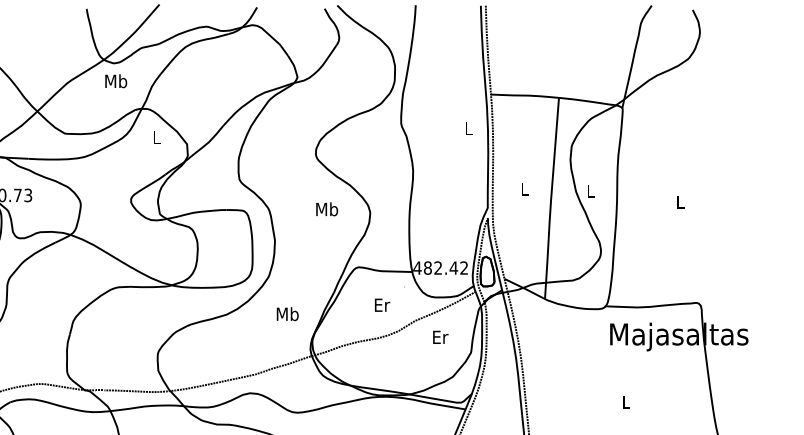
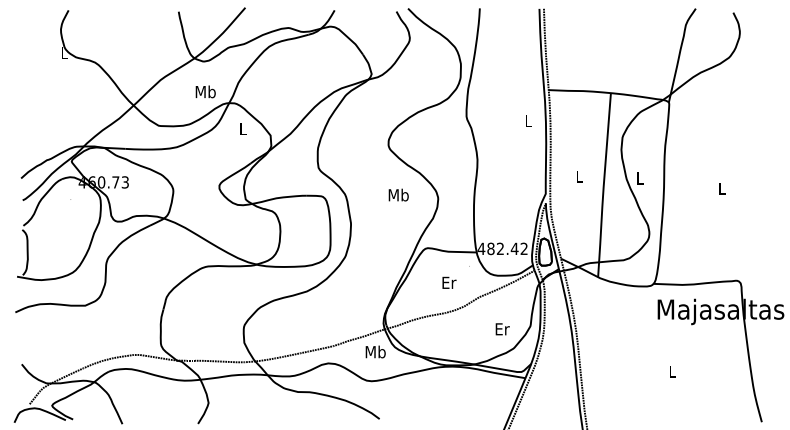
text: (115, 80) -> (205, 91), moved
text: (287, 313) -> (375, 351), moved
text: (440, 337) -> (502, 329), moved

